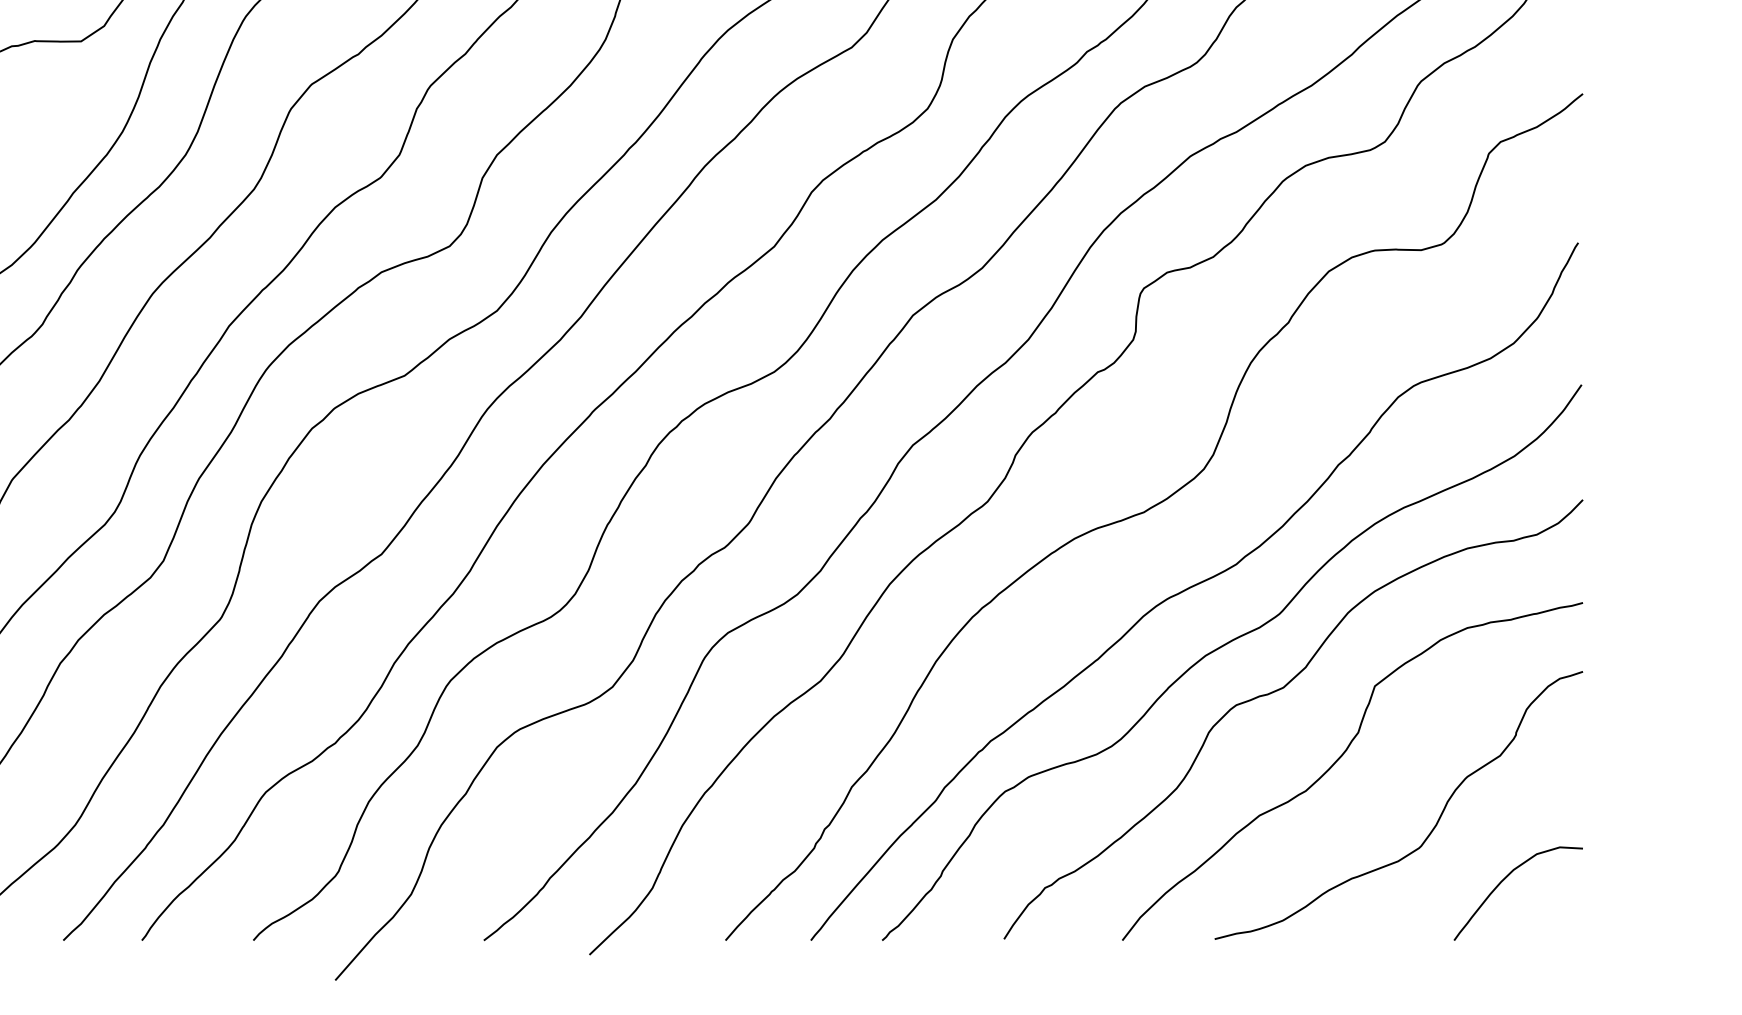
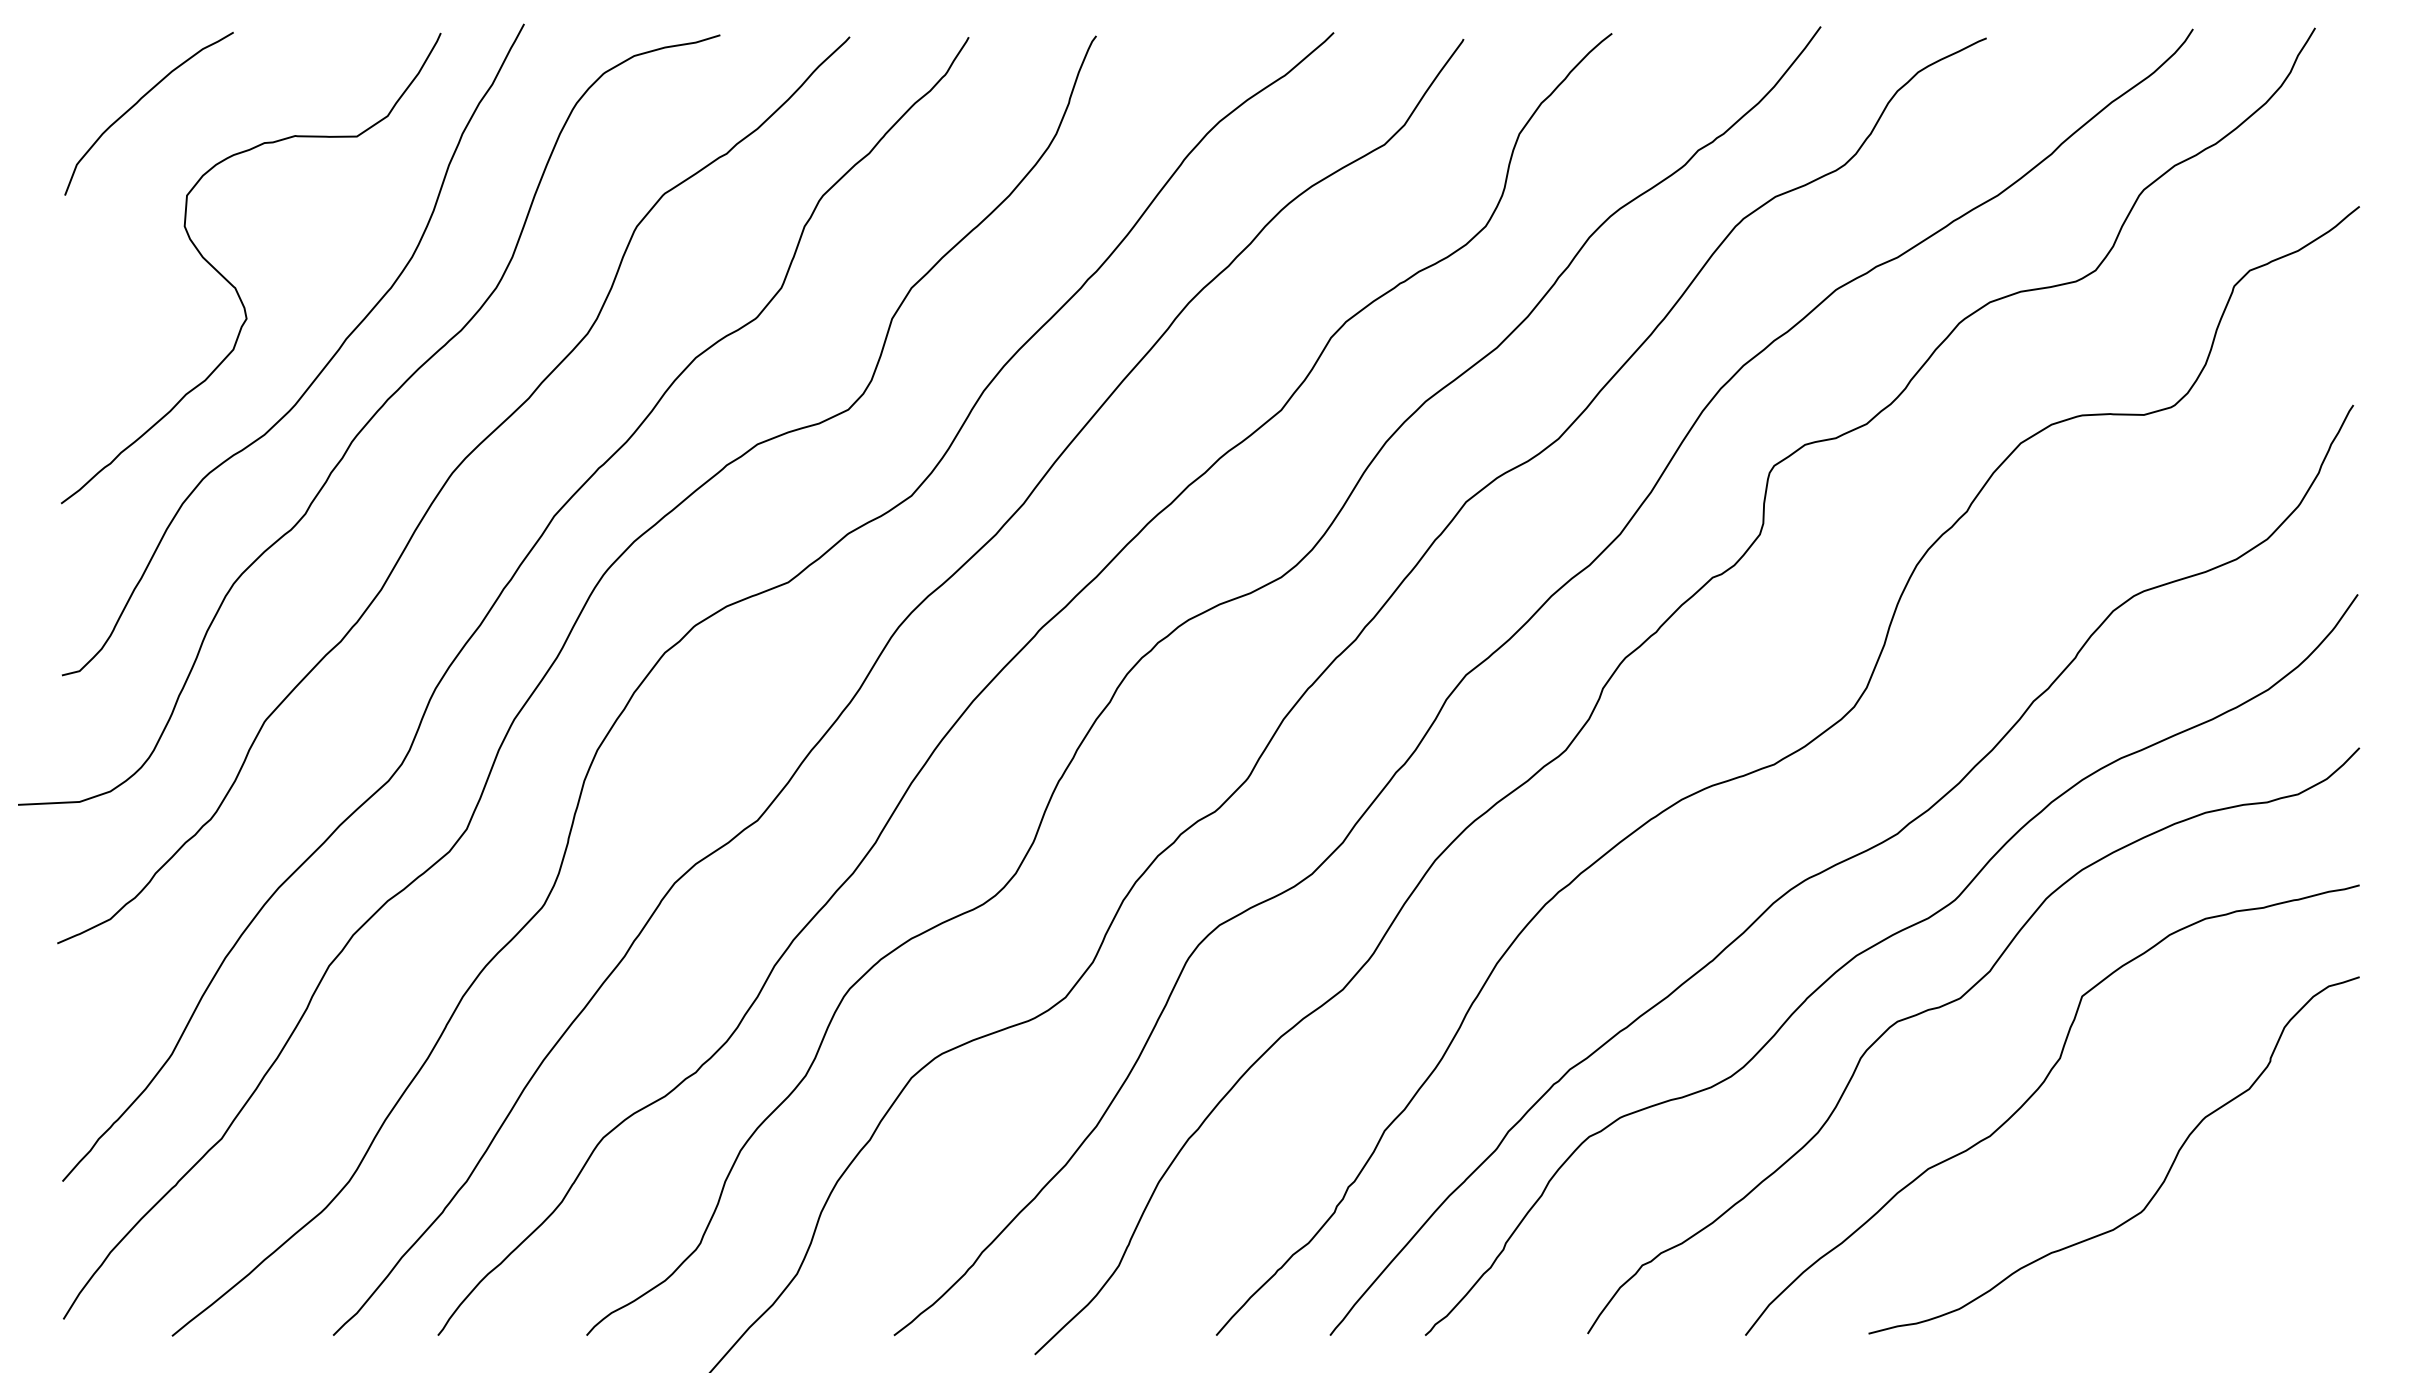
curve: (1504, 879) -> (2255, 1254), removed

